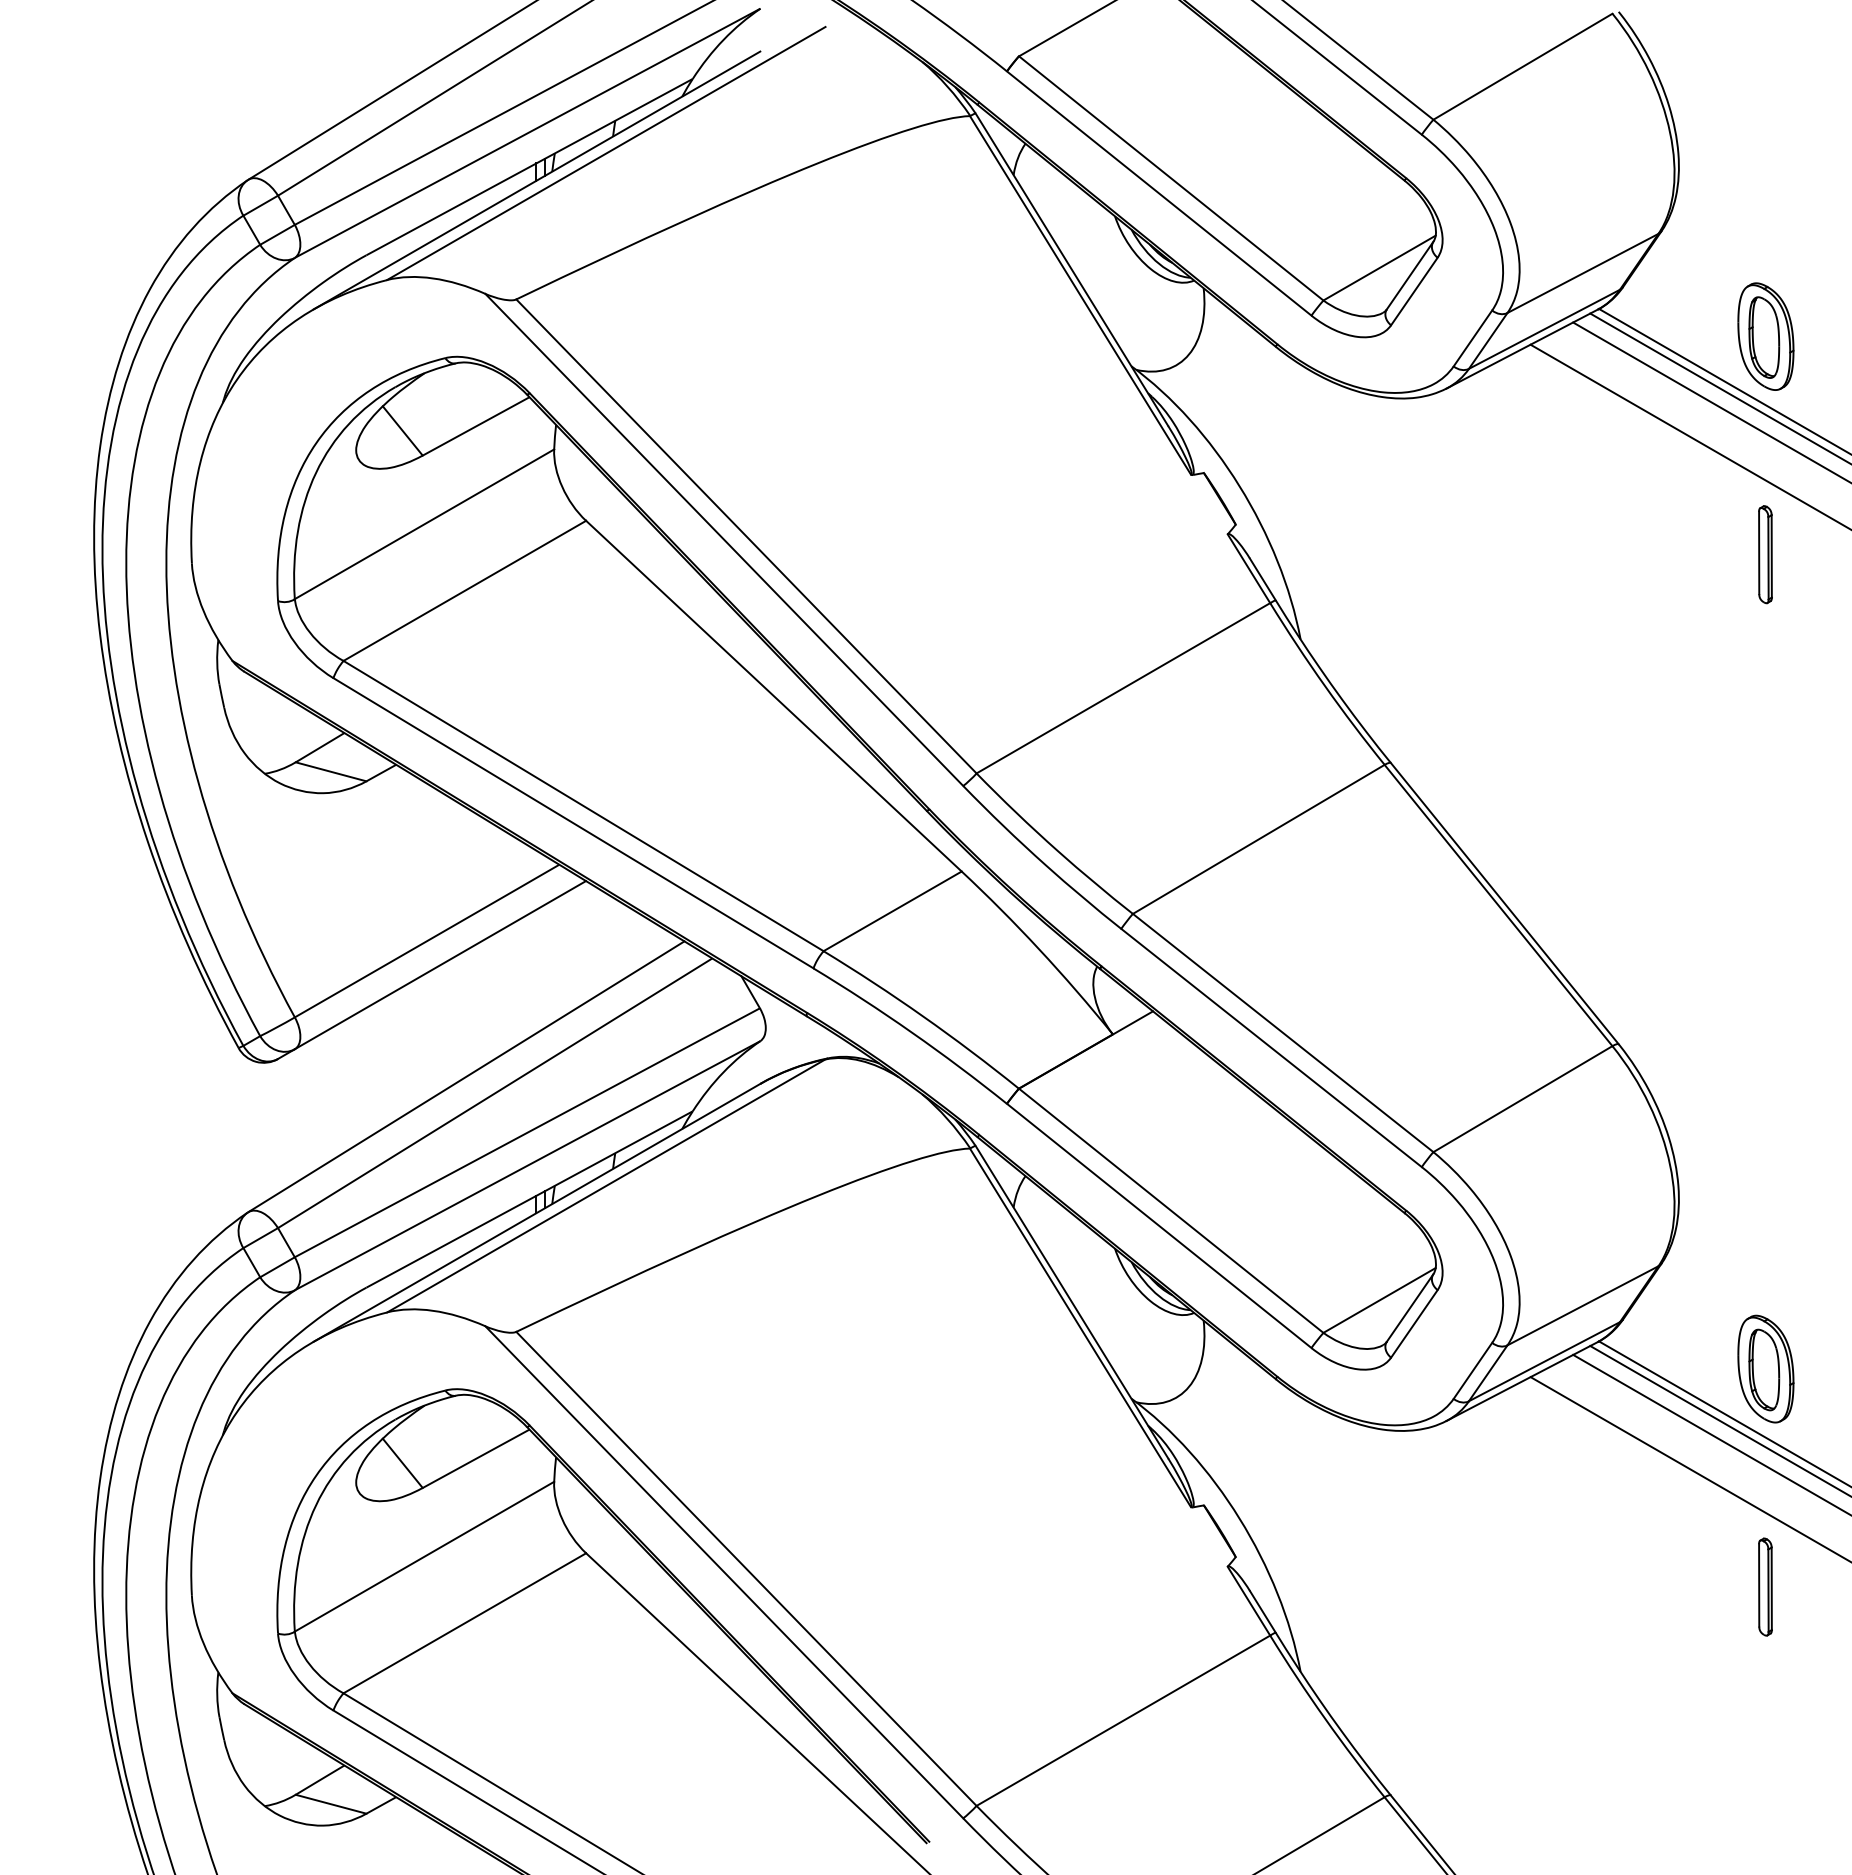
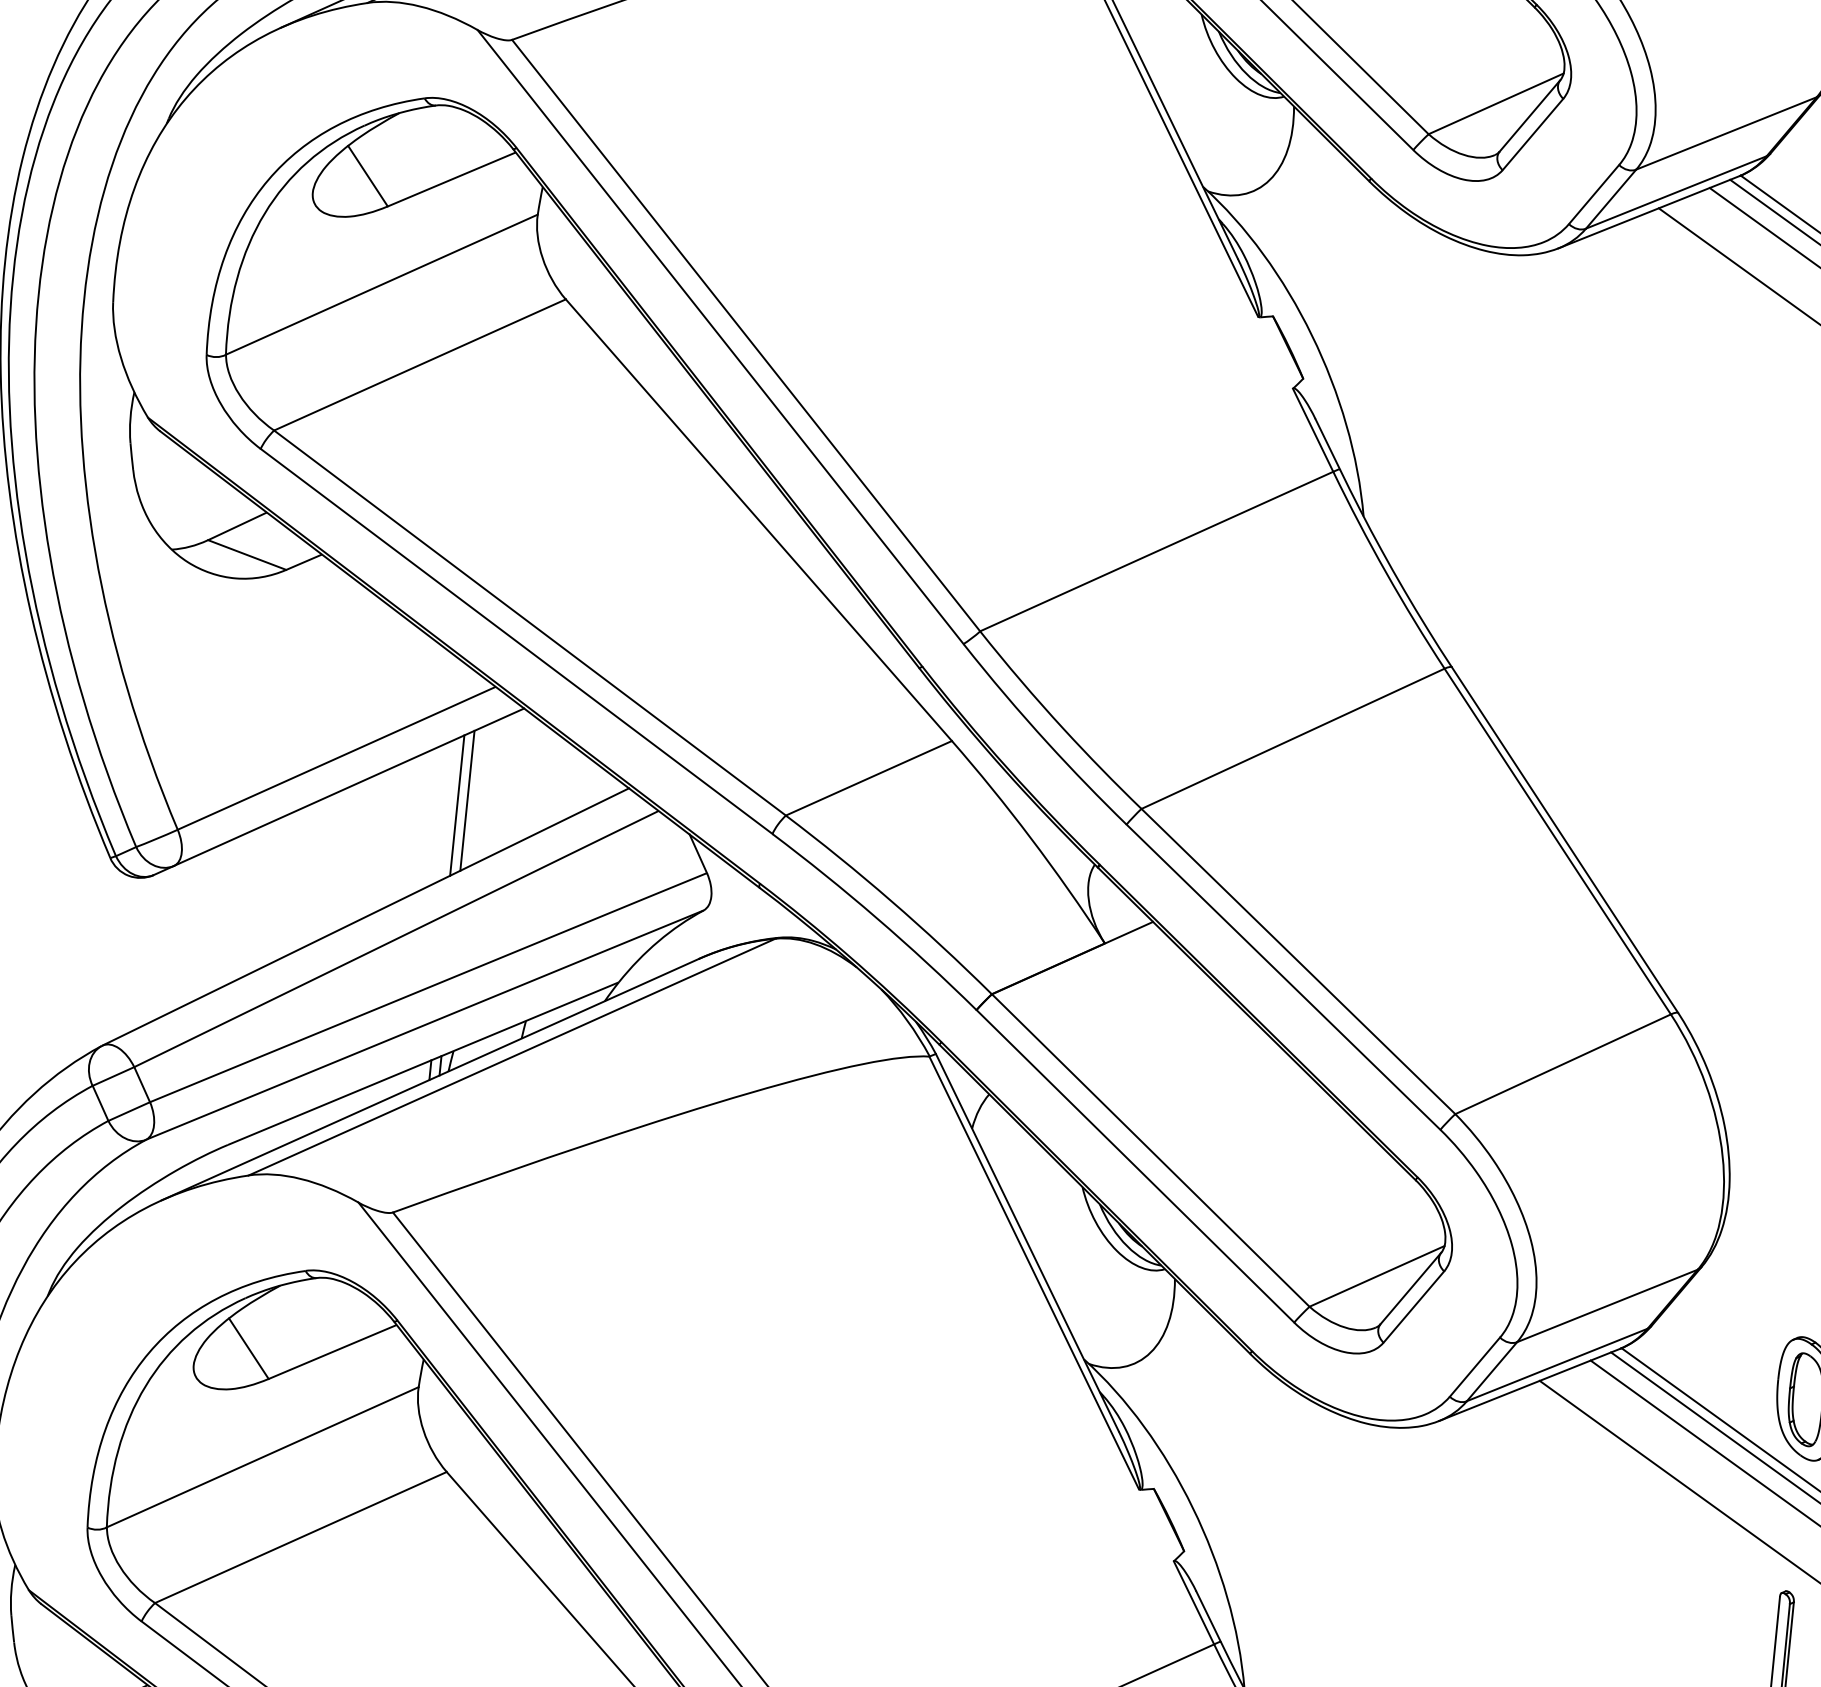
line: (544, 966) -> (467, 800), added
line: (536, 971) -> (457, 805), added

